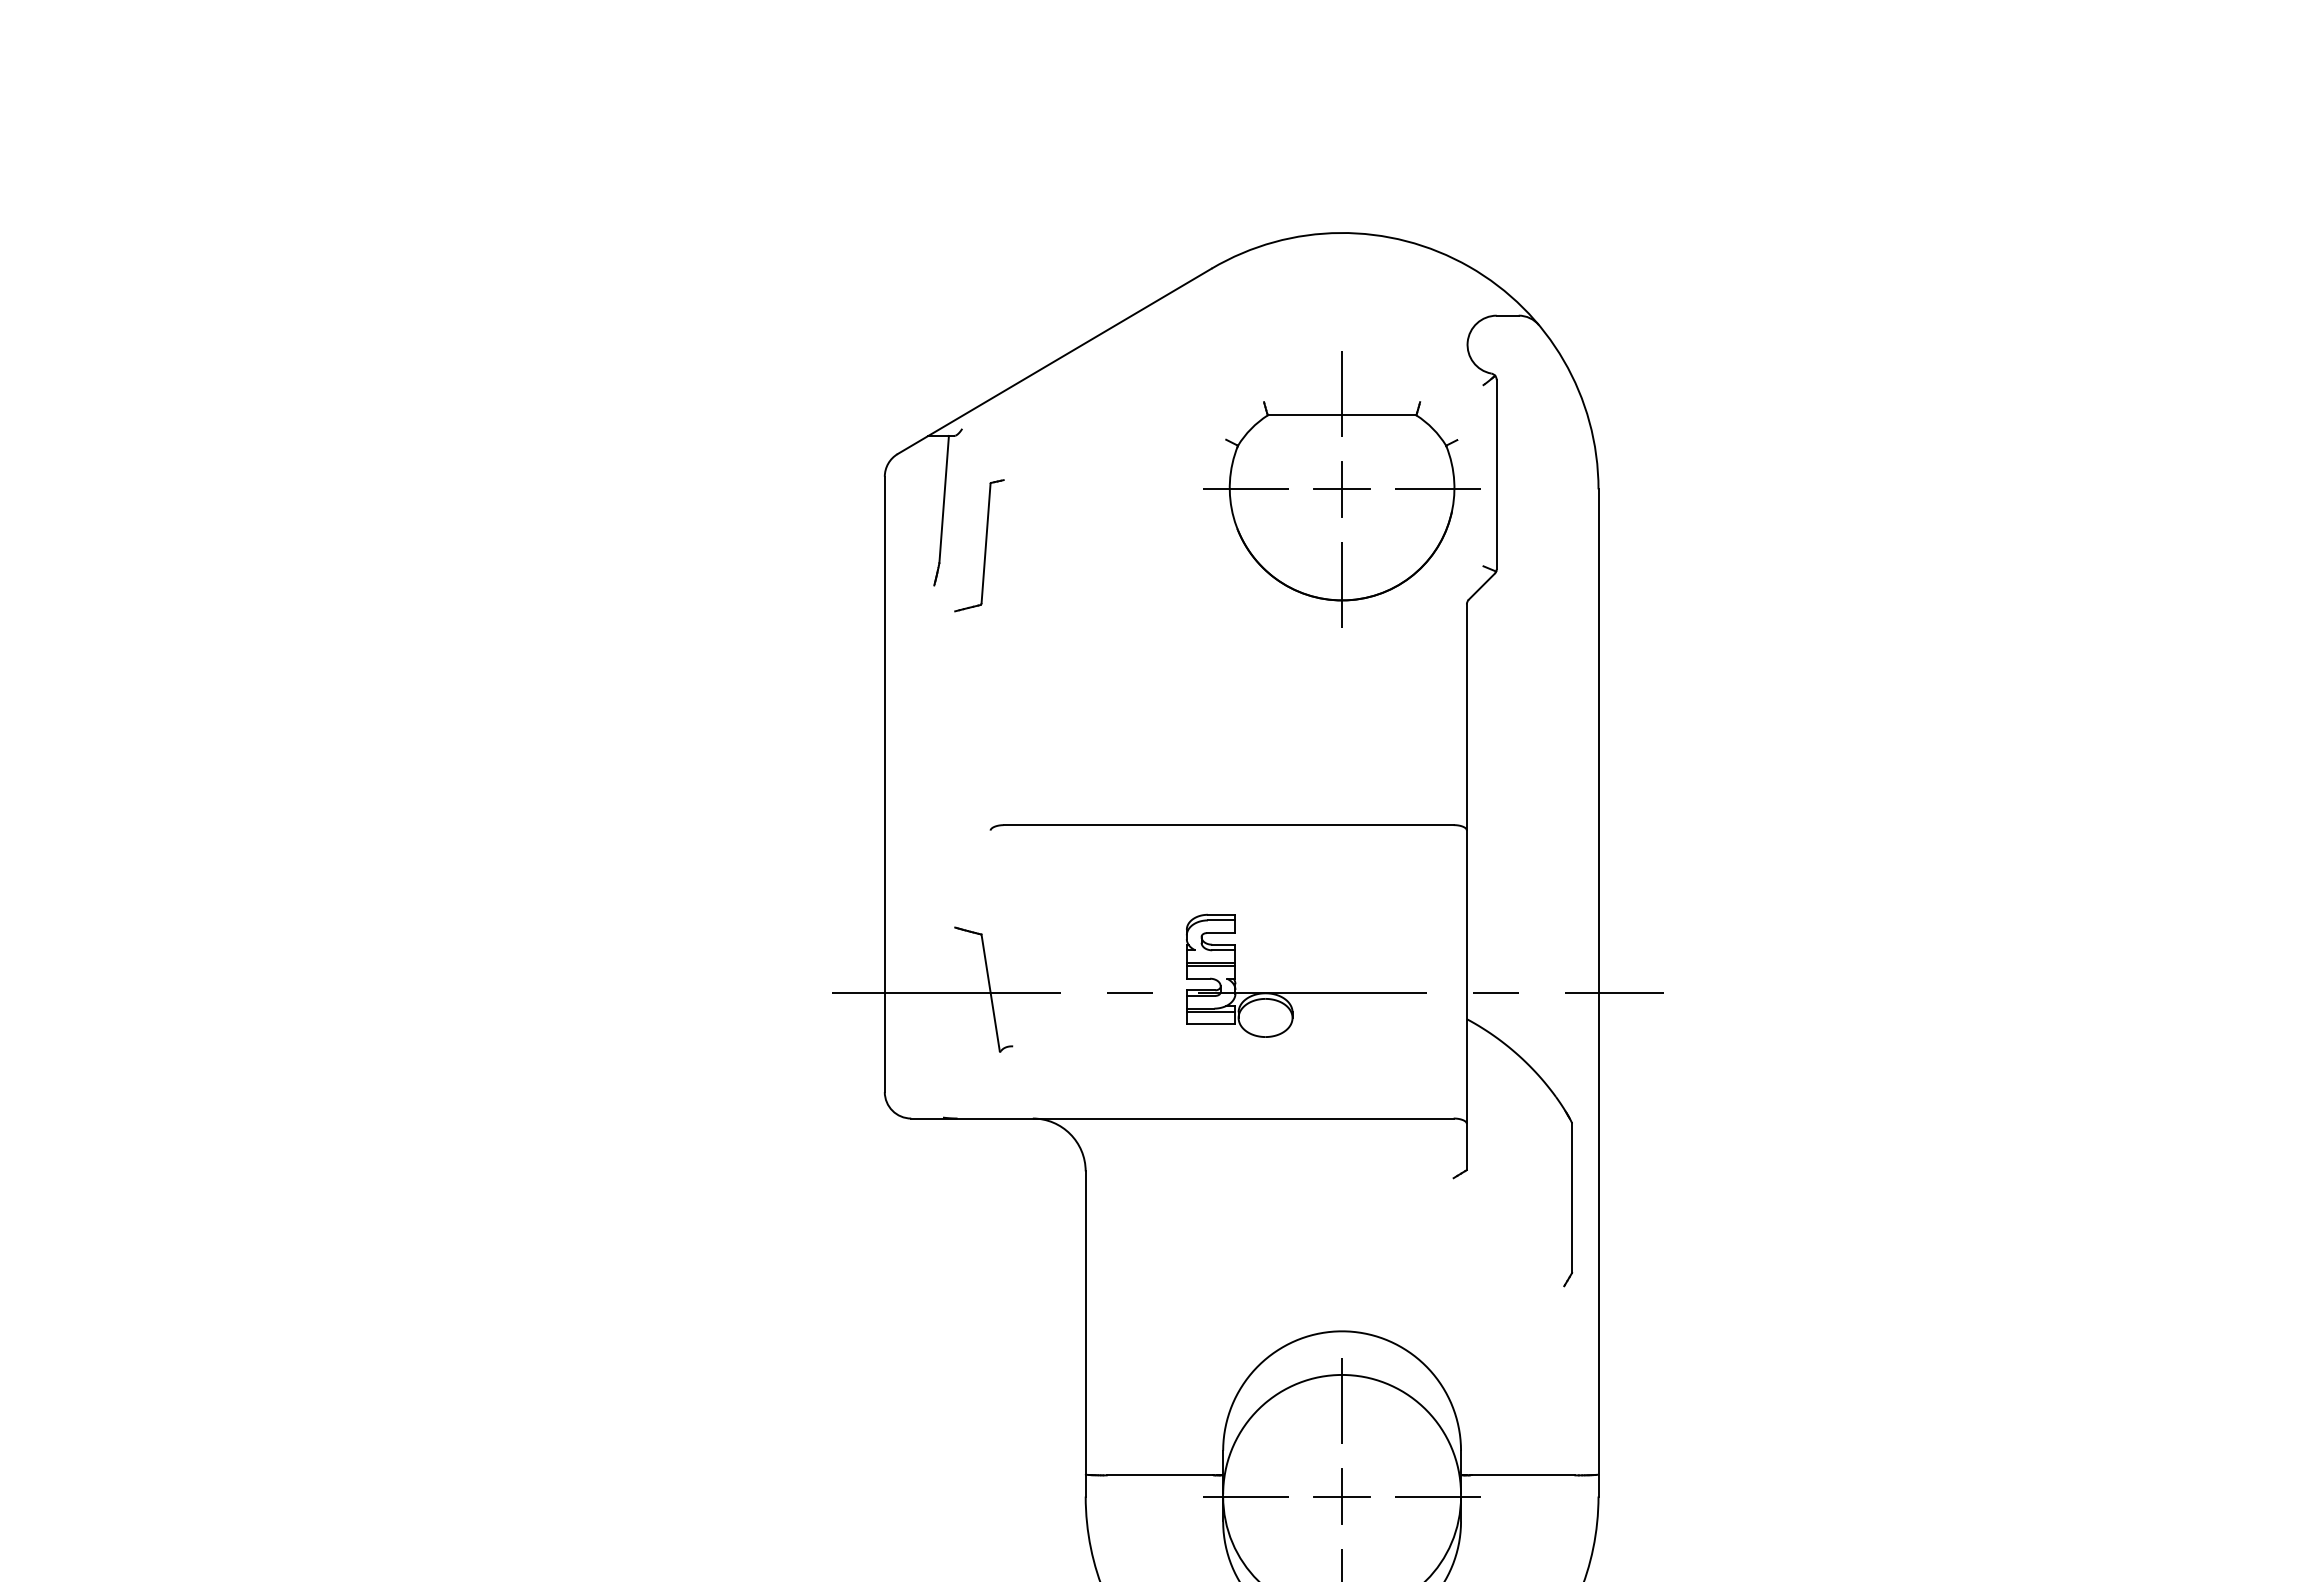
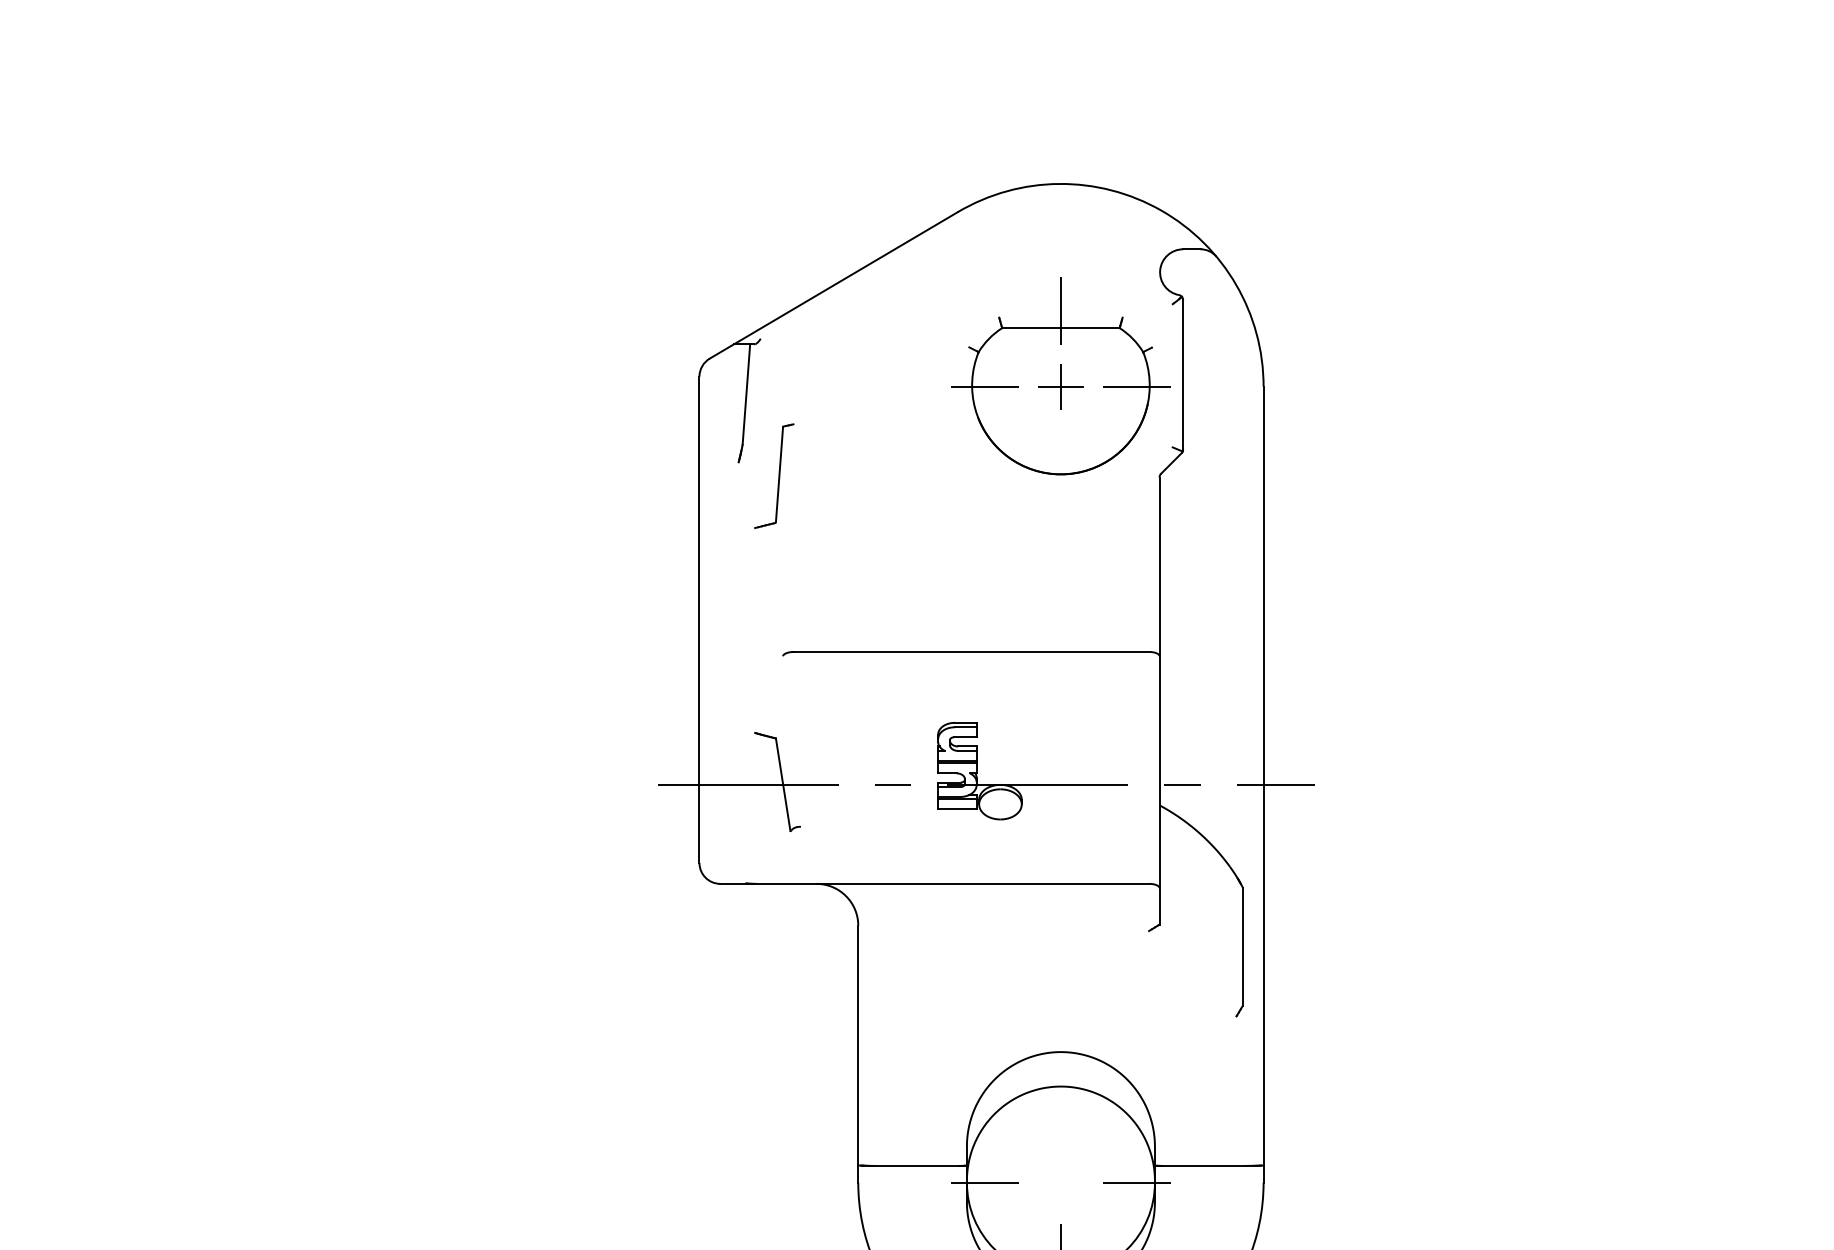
part: (979, 545) -> (774, 476), moved
line: (1342, 585) -> (1061, 462), removed
line: (1342, 1400) -> (1061, 1106), removed
part: (1341, 1496) -> (1060, 1182), removed

